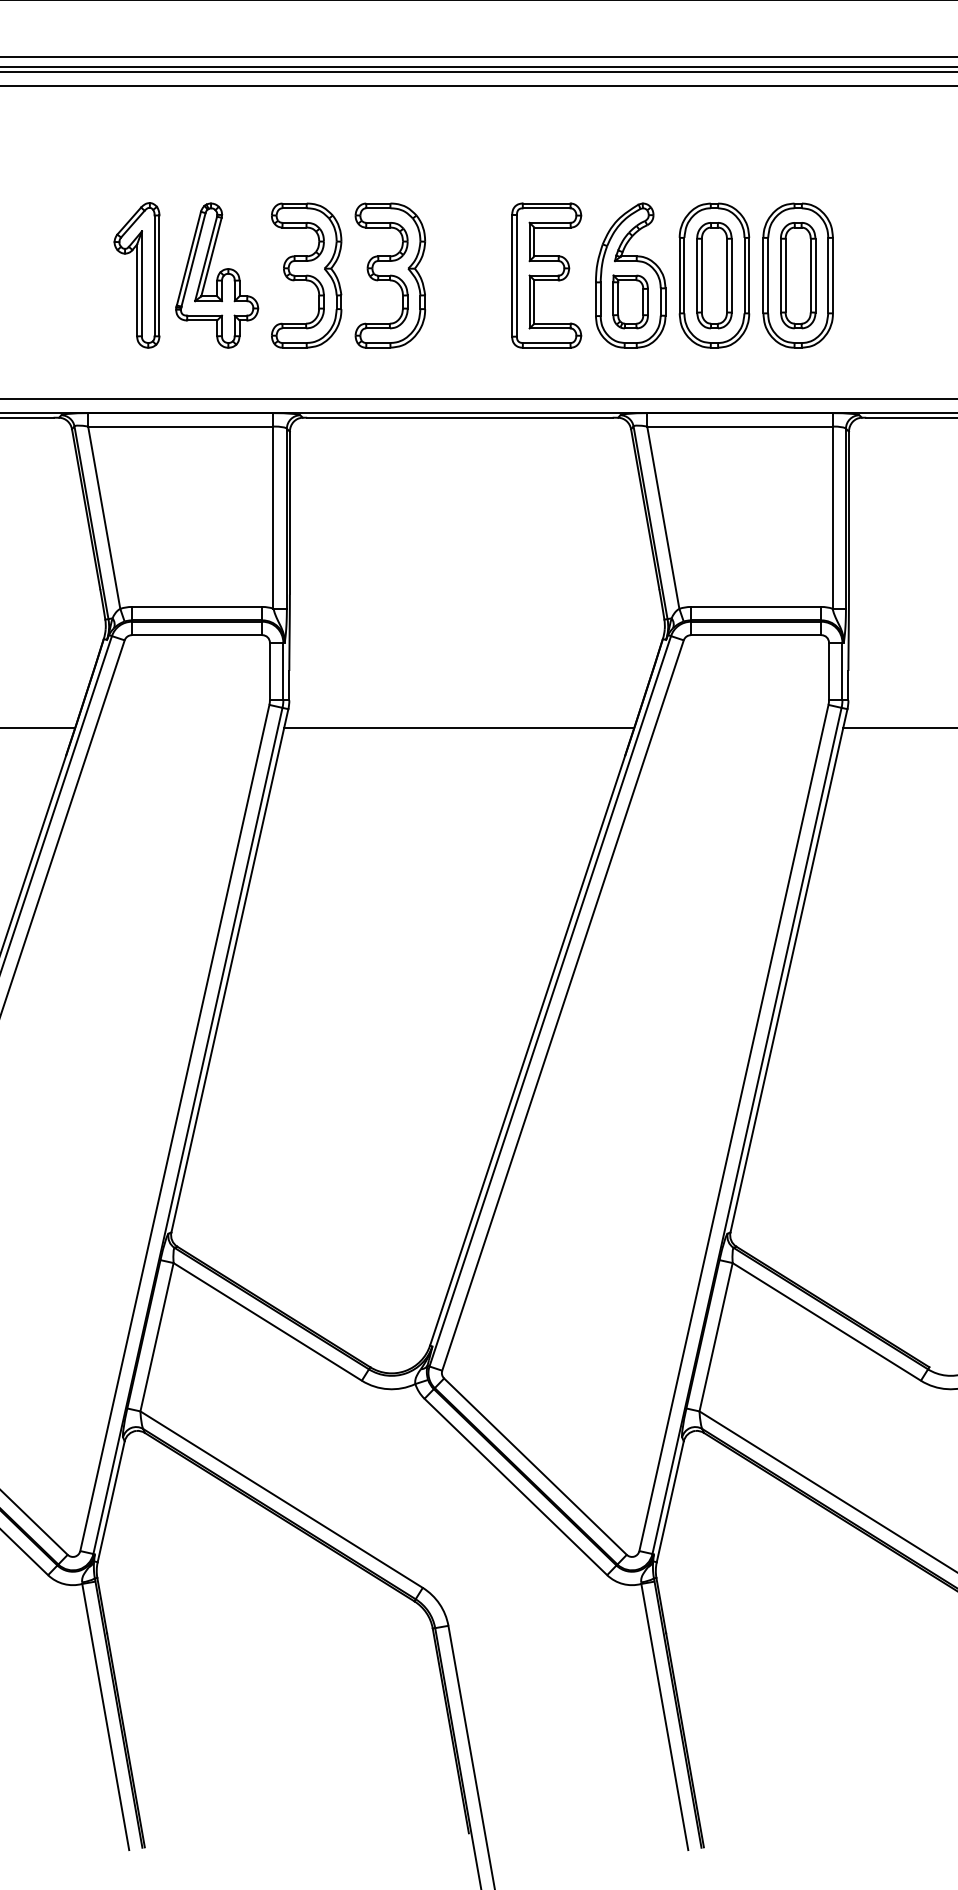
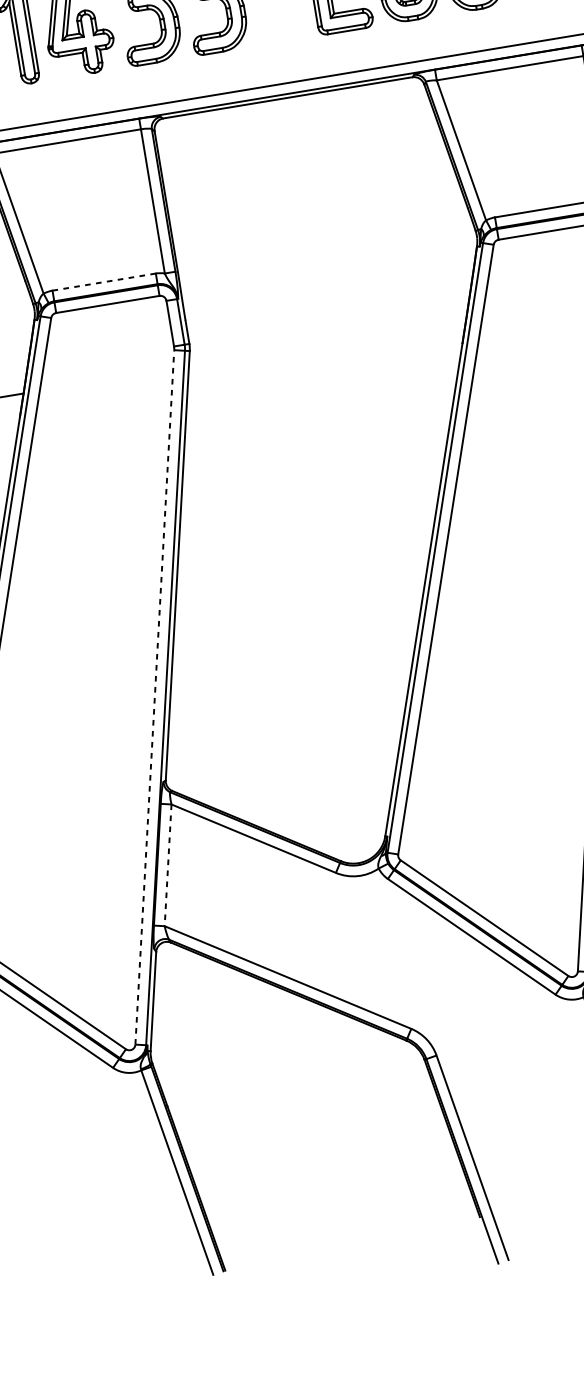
line: (197, 606) -> (104, 281), solid -> dashed
line: (459, 727) -> (327, 343), removed
line: (174, 1128) -> (154, 697), solid -> dashed
line: (157, 1337) -> (168, 865), solid -> dashed

